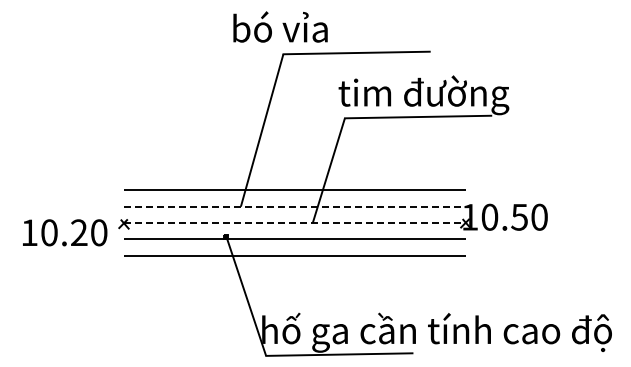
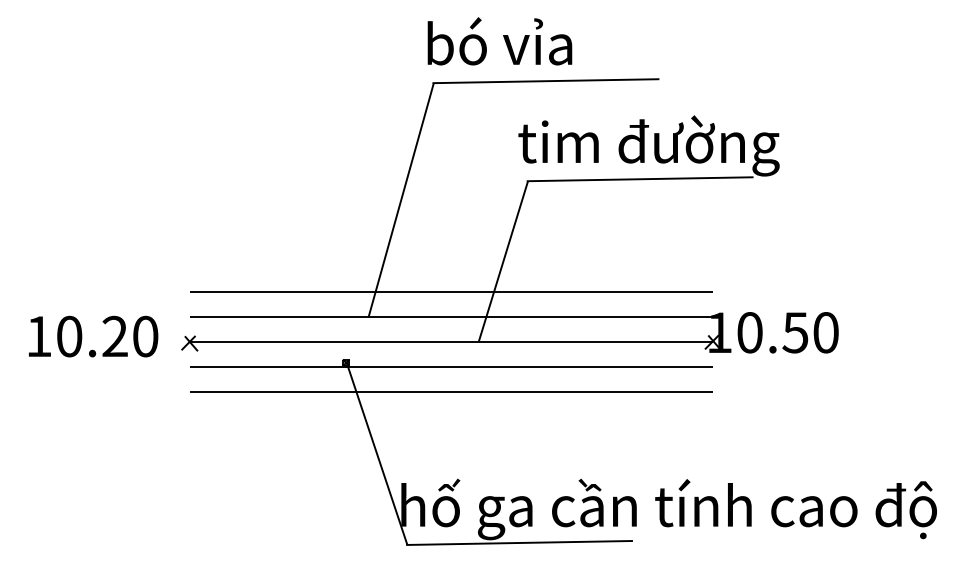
text: (280, 26) -> (499, 40), moved
line: (294, 206) -> (450, 316), dashed -> solid
line: (294, 223) -> (450, 342), dashed -> solid
text: (65, 232) -> (94, 336), moved

